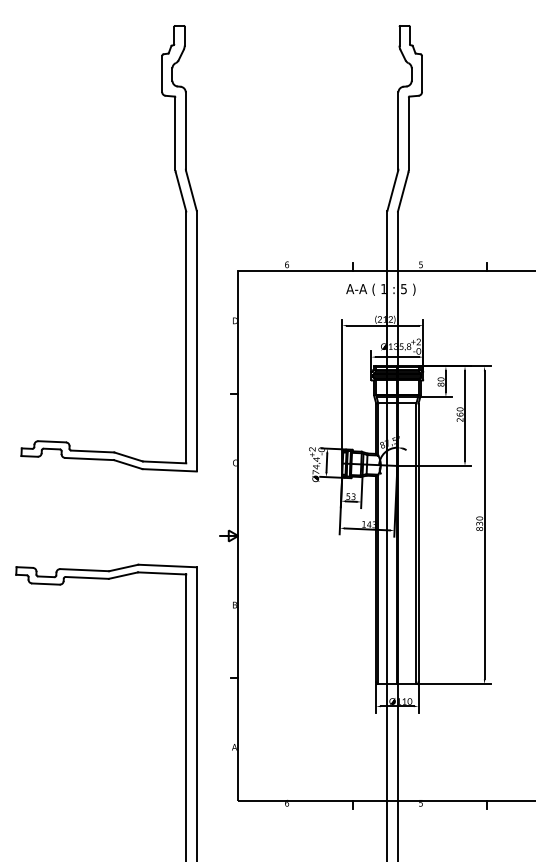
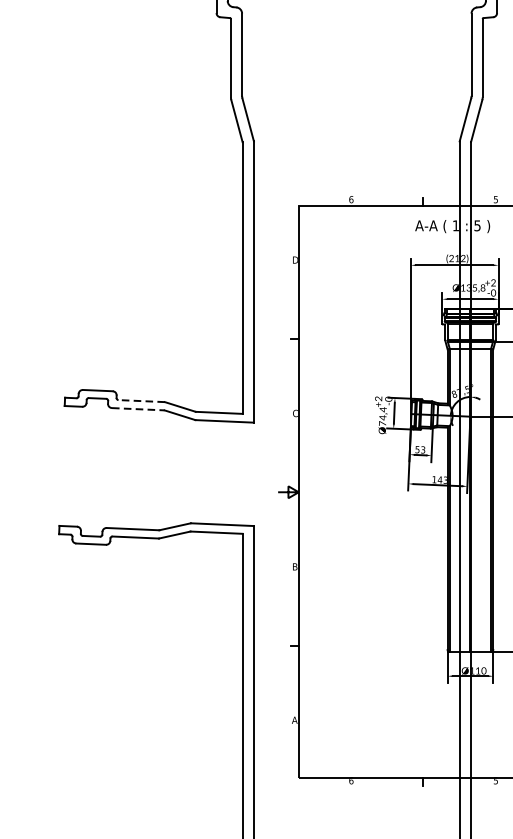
line: (92, 451) -> (141, 401), solid -> dashed
line: (90, 459) -> (139, 409), solid -> dashed

